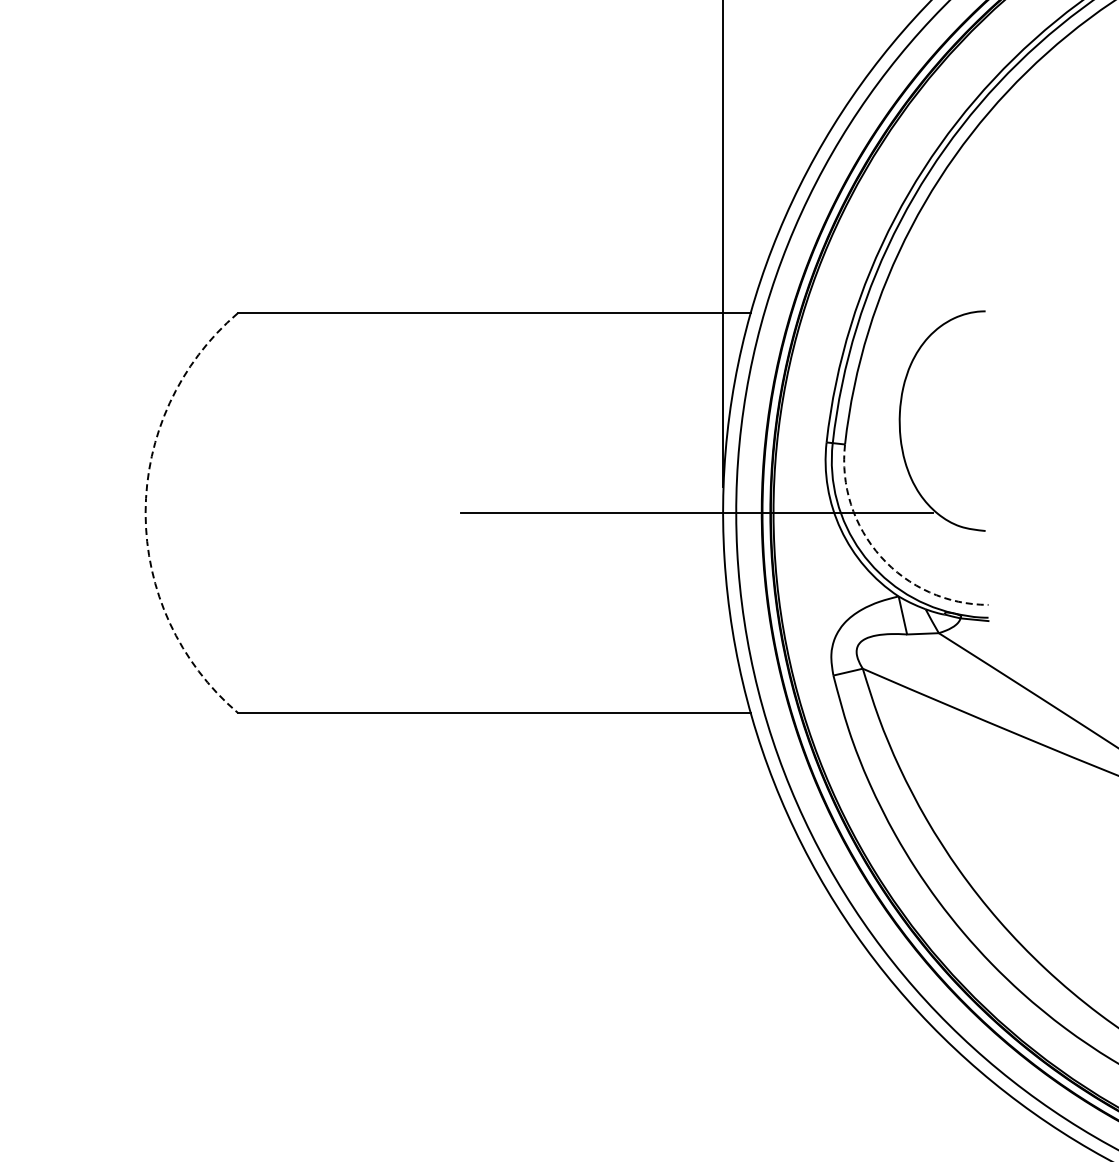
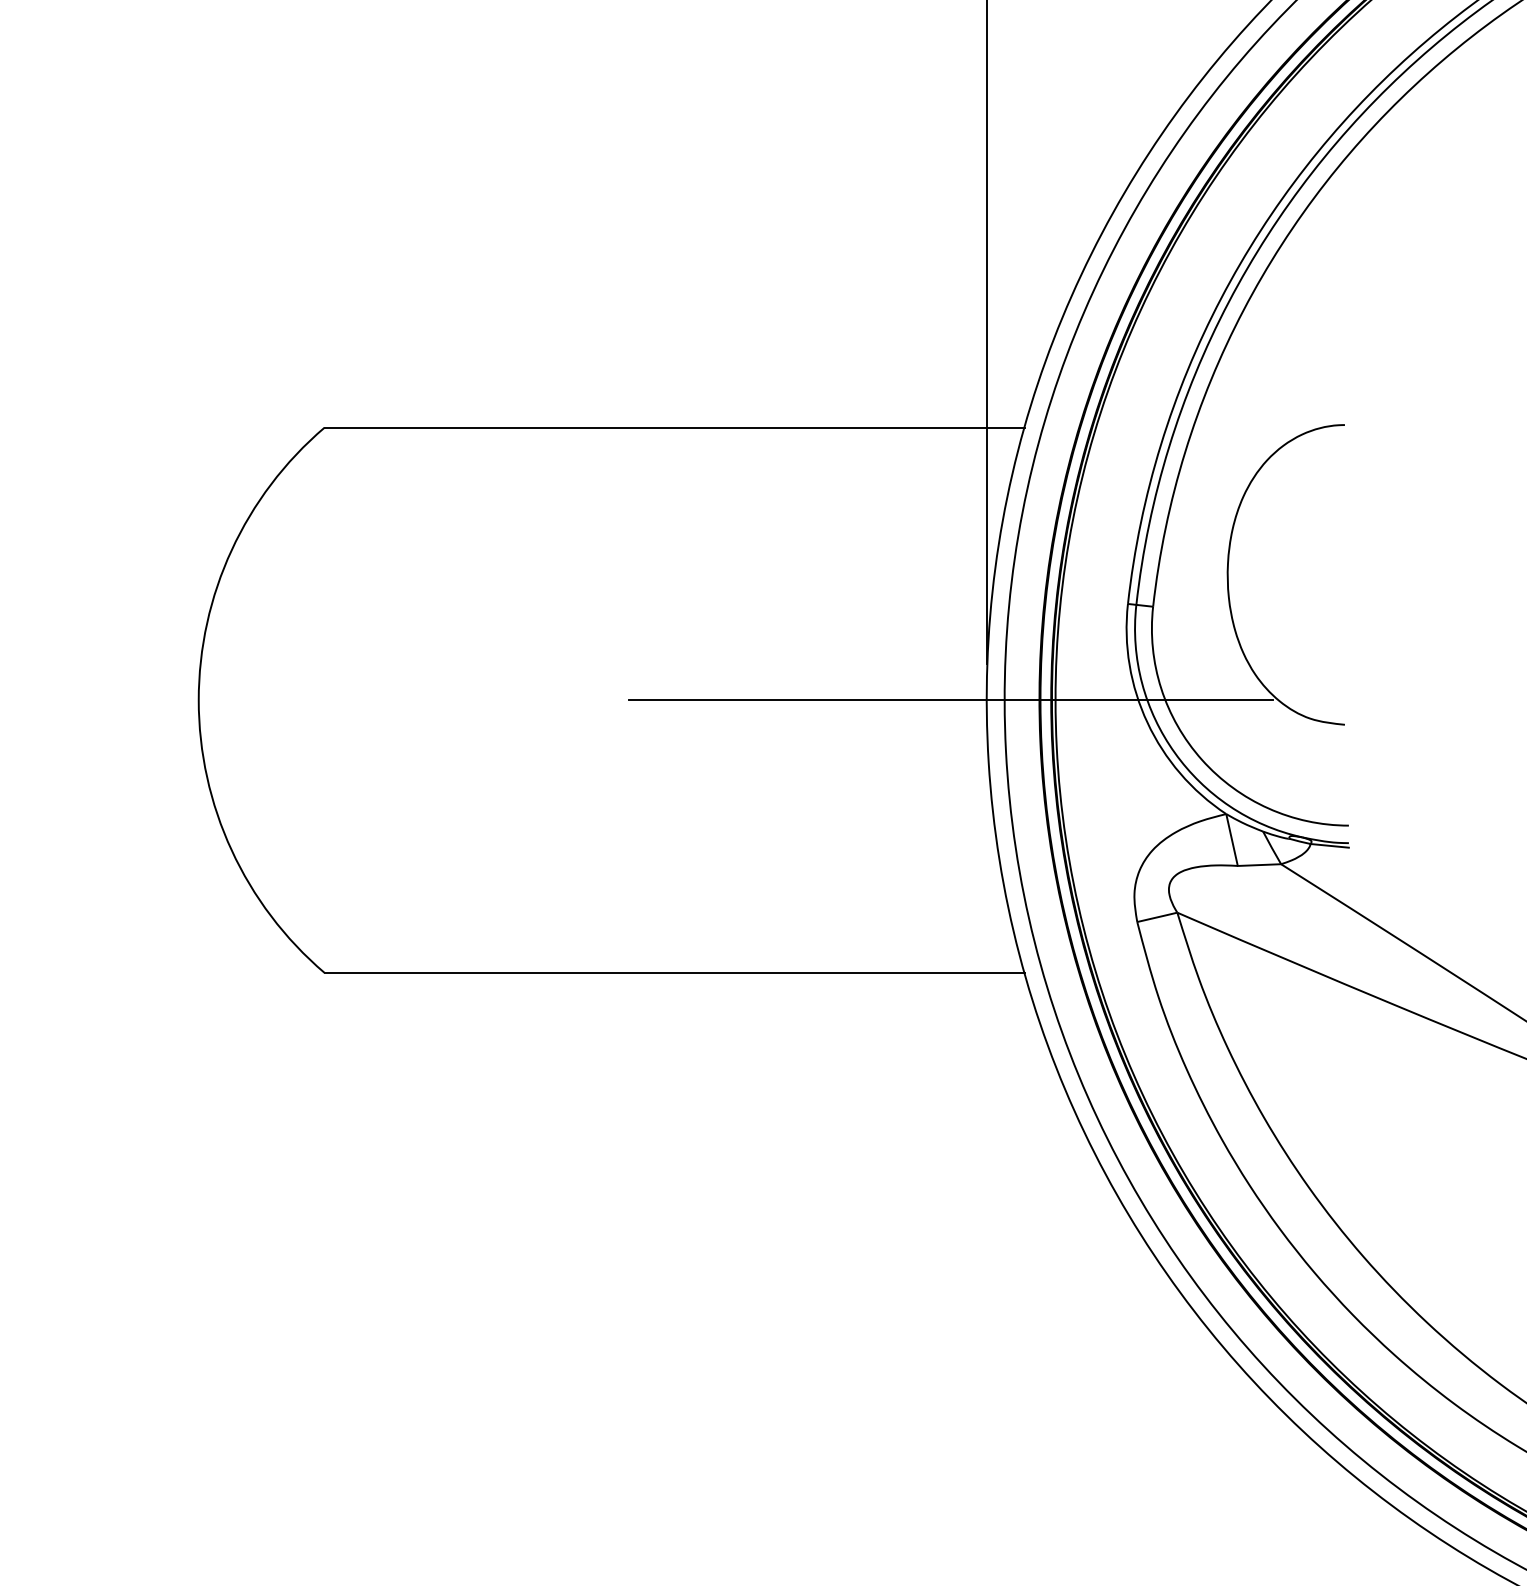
arc: (145, 513) -> (198, 700), dashed -> solid
arc: (880, 556) -> (1201, 759), dashed -> solid

